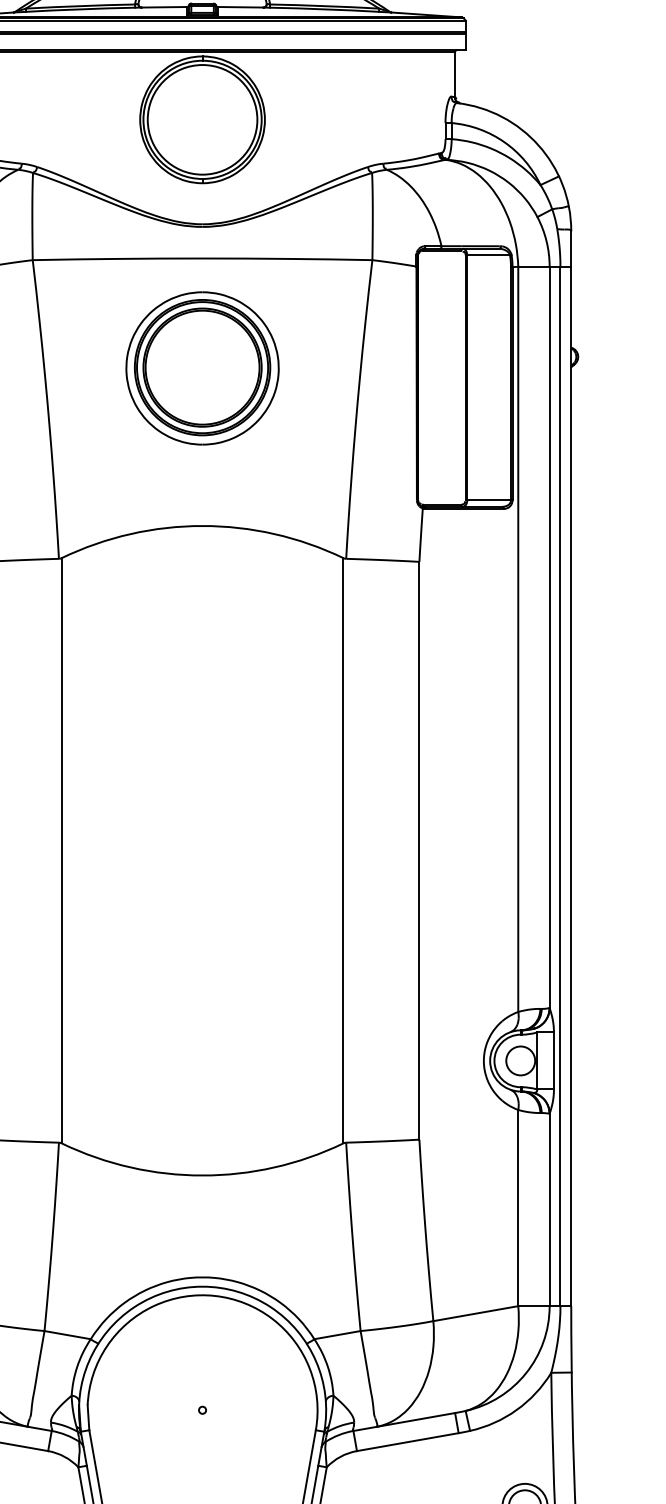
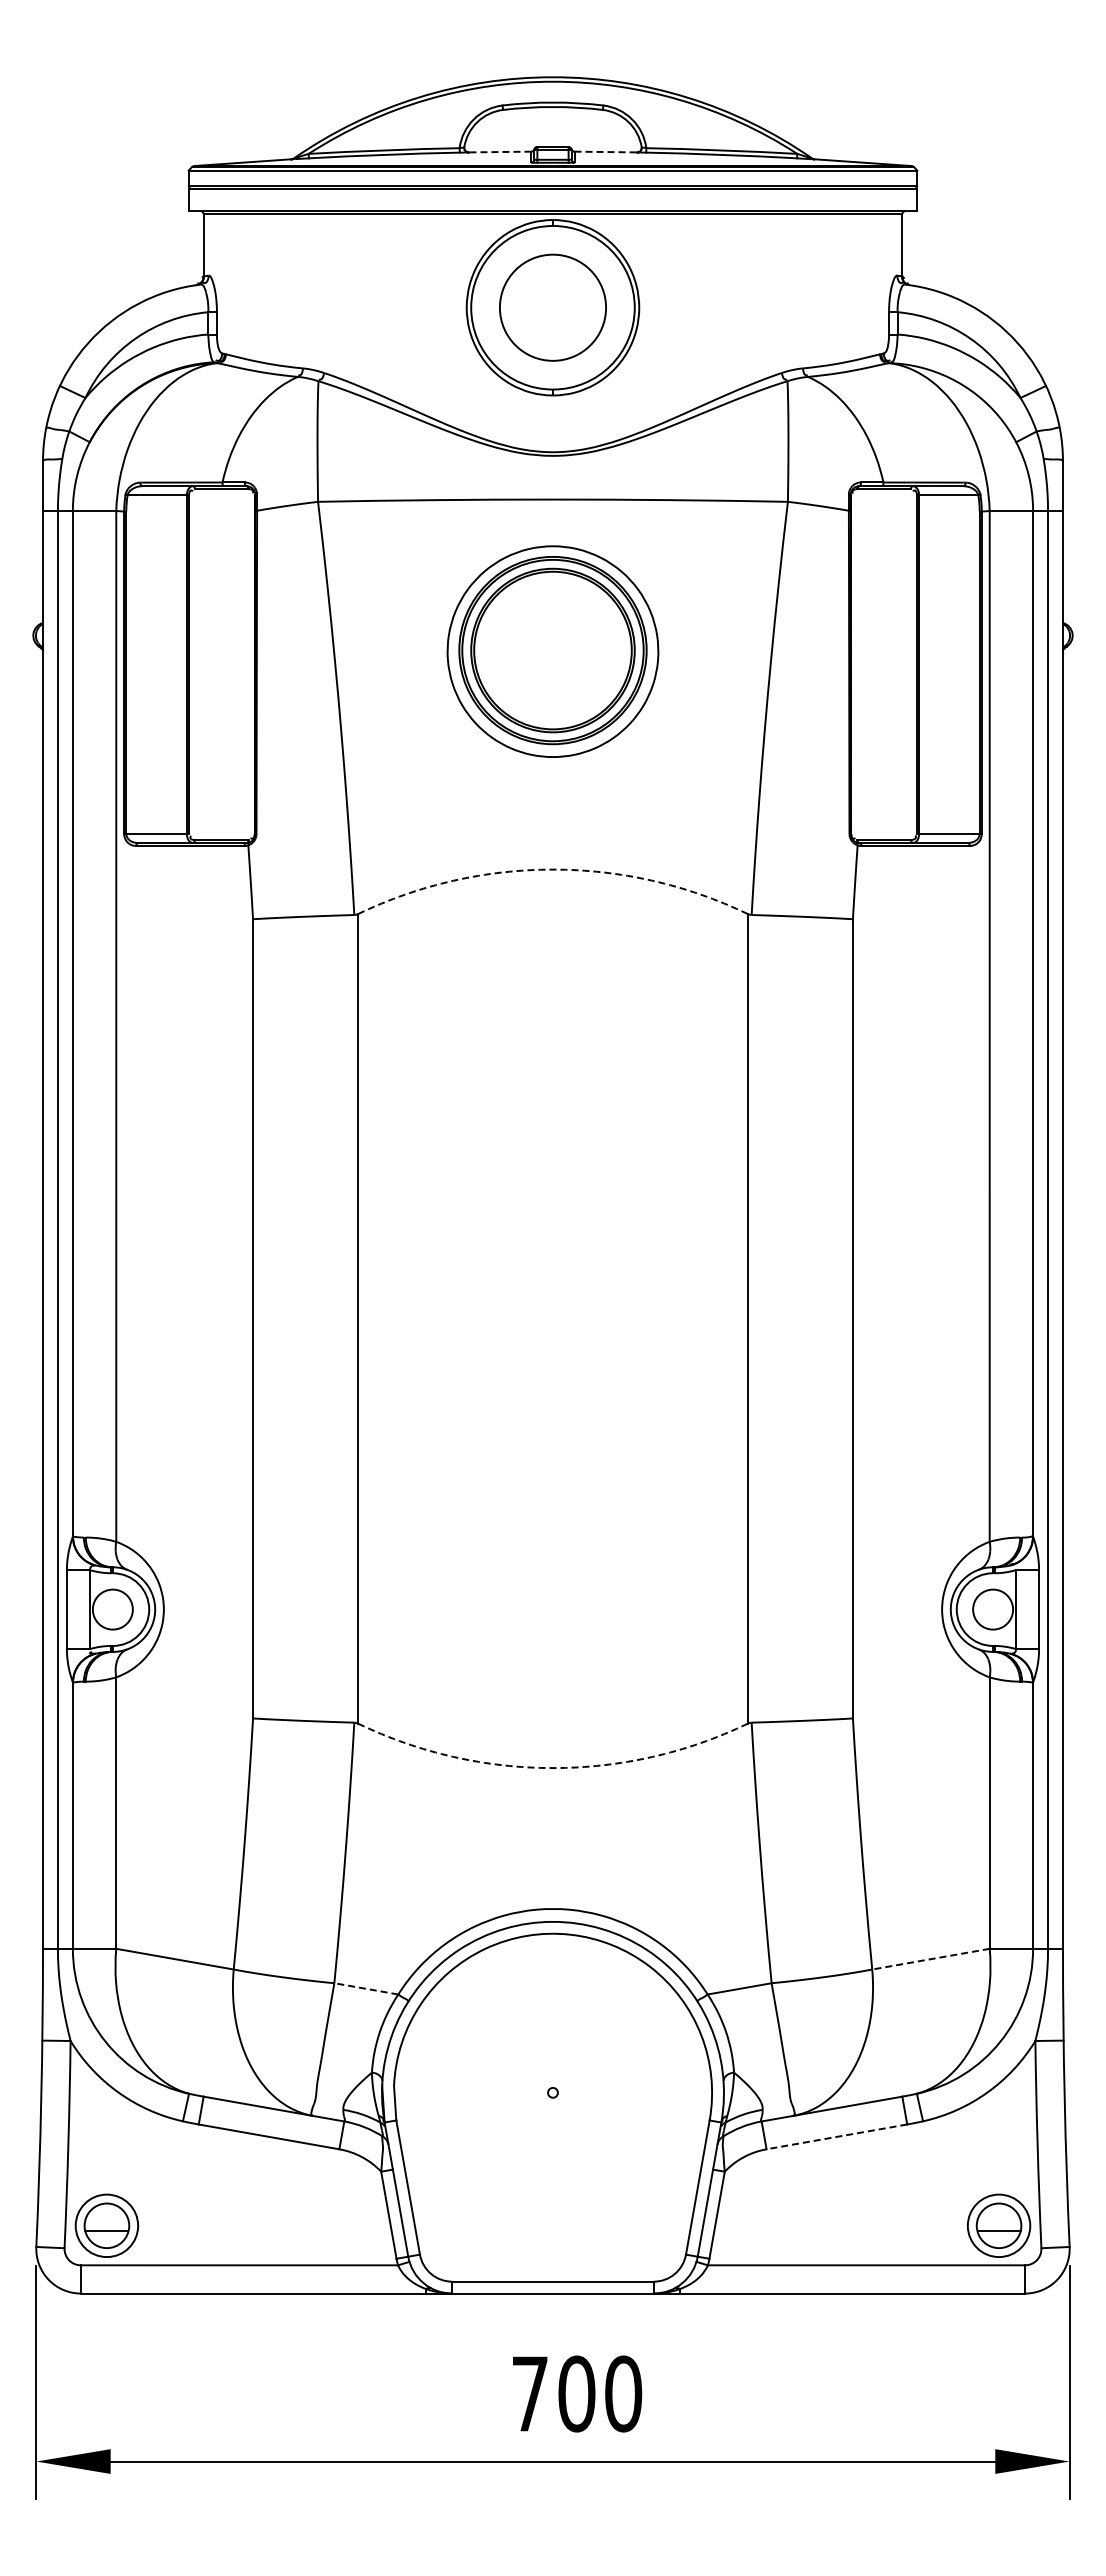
line: (163, 7) -> (499, 152), solid -> dashed
line: (241, 7) -> (606, 152), solid -> dashed
circle: (202, 119) -> (552, 307), size x0.7
arc: (202, 525) -> (552, 869), solid -> dashed
arc: (202, 1175) -> (552, 1768), solid -> dashed
line: (475, 1313) -> (930, 1959), solid -> dashed
line: (67, 1334) -> (365, 1988), solid -> dashed
line: (407, 1441) -> (836, 2136), solid -> dashed

